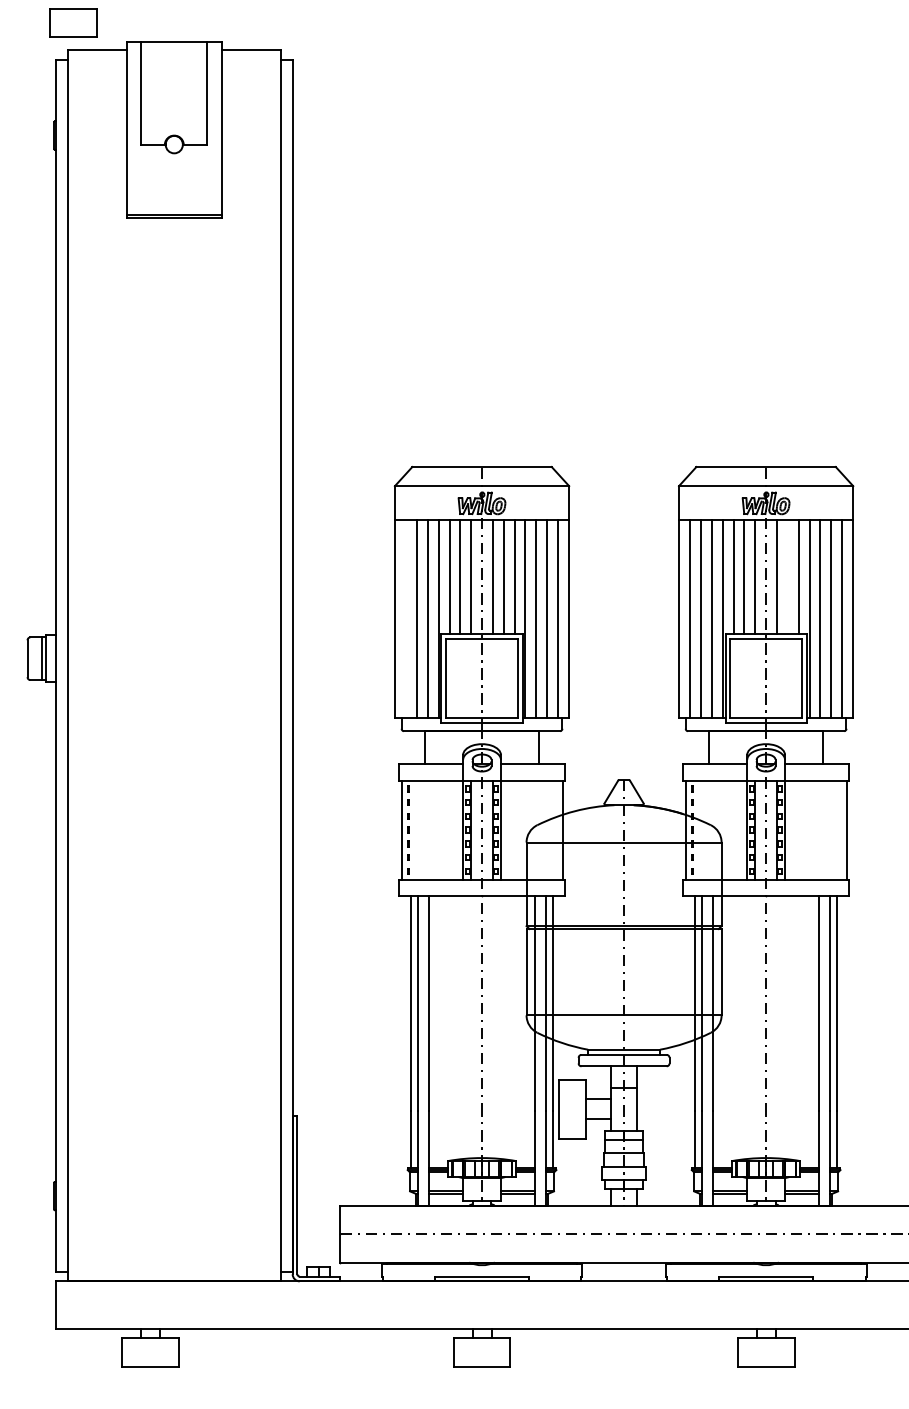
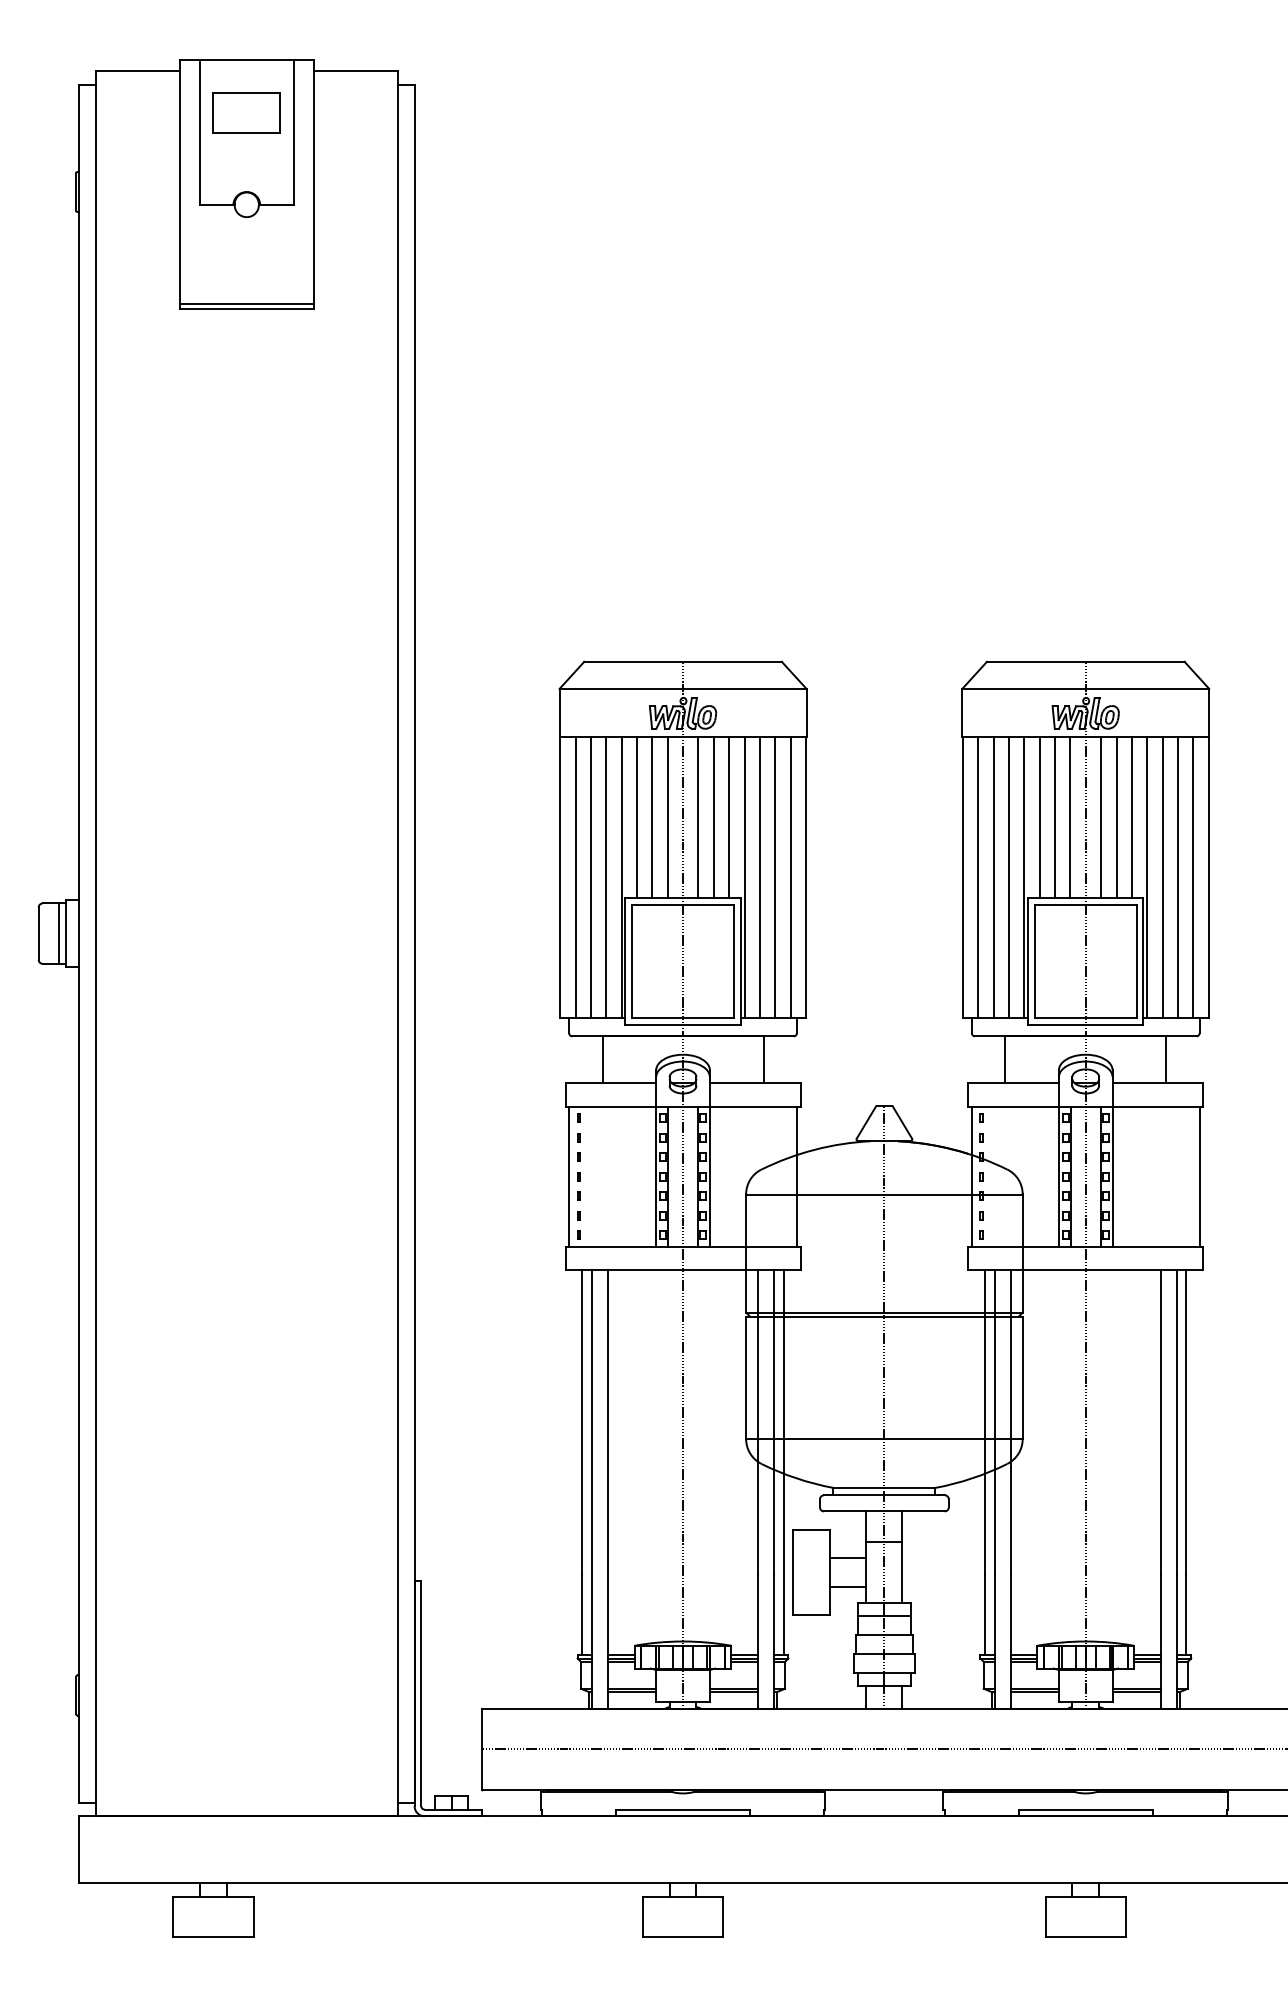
part: (73, 23) -> (246, 112), moved
line: (787, 576) -> (1116, 817), added
line: (406, 618) -> (575, 876), added

